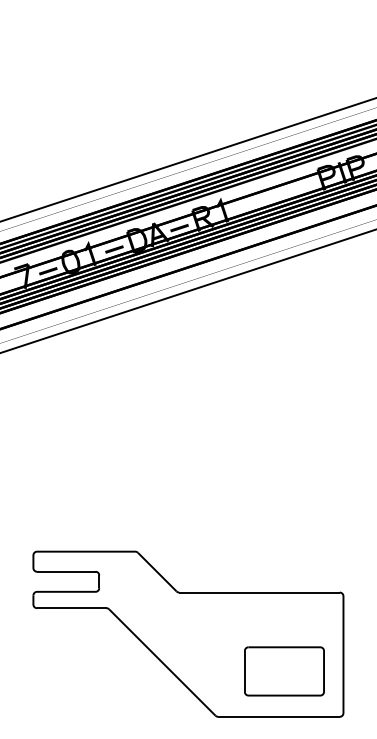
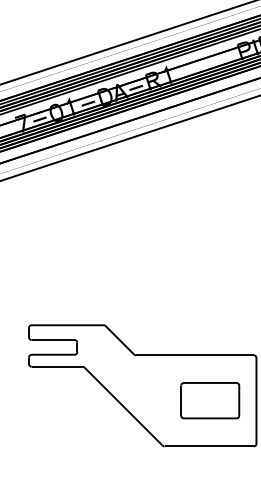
part: (284, 671) -> (210, 400), moved

